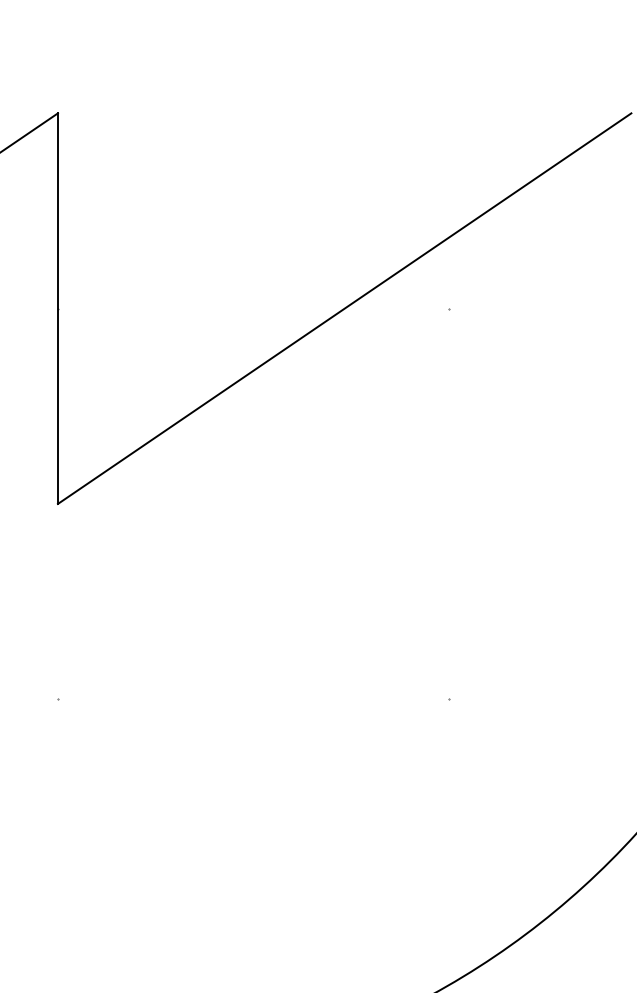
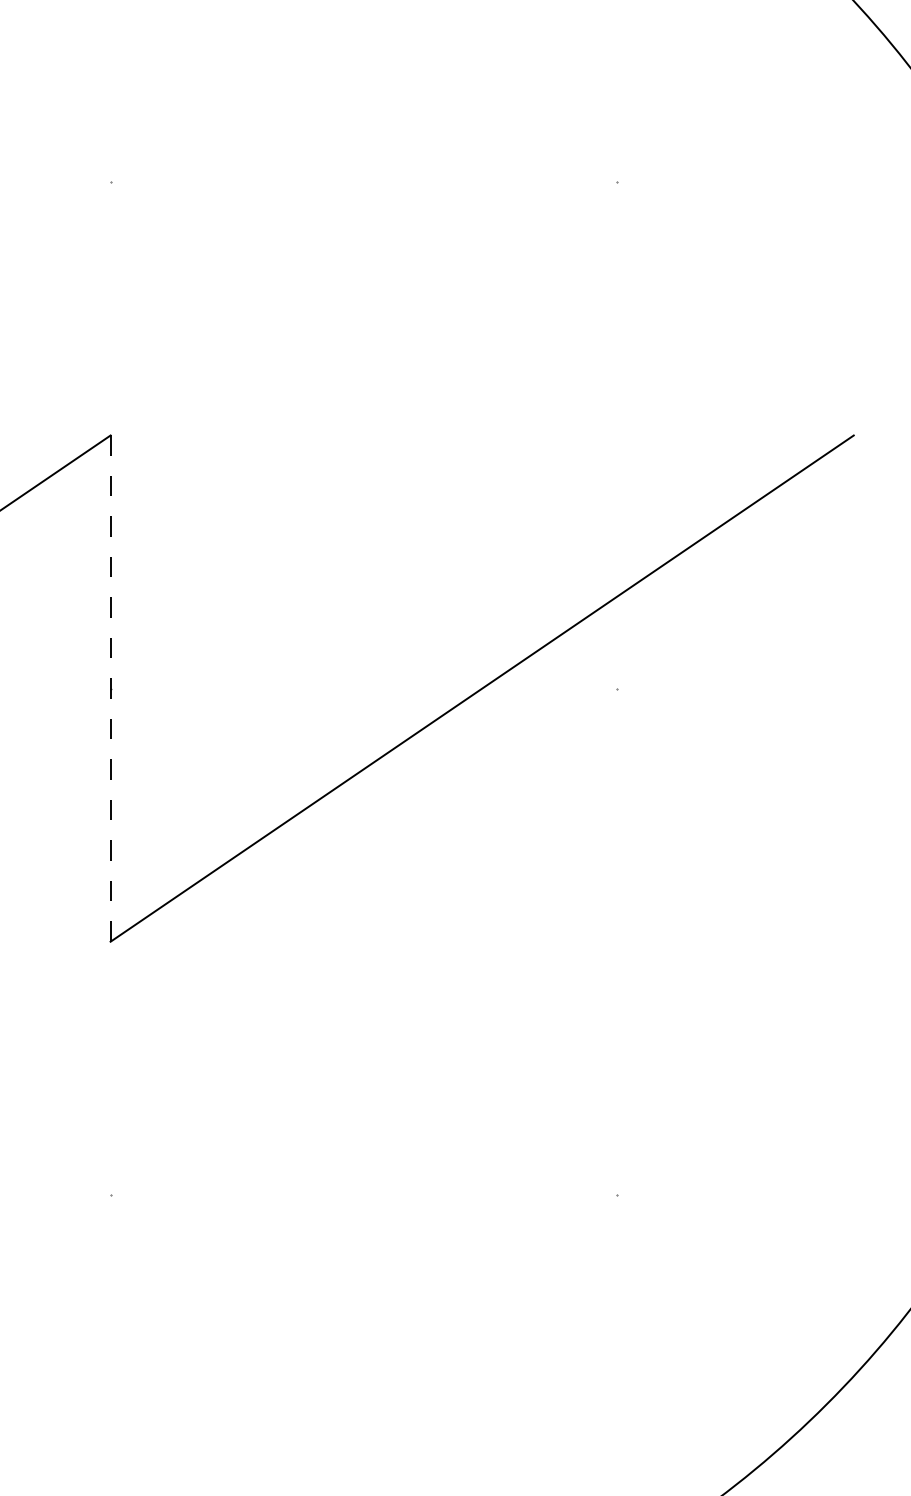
line: (57, 309) -> (110, 689), solid -> dashed

